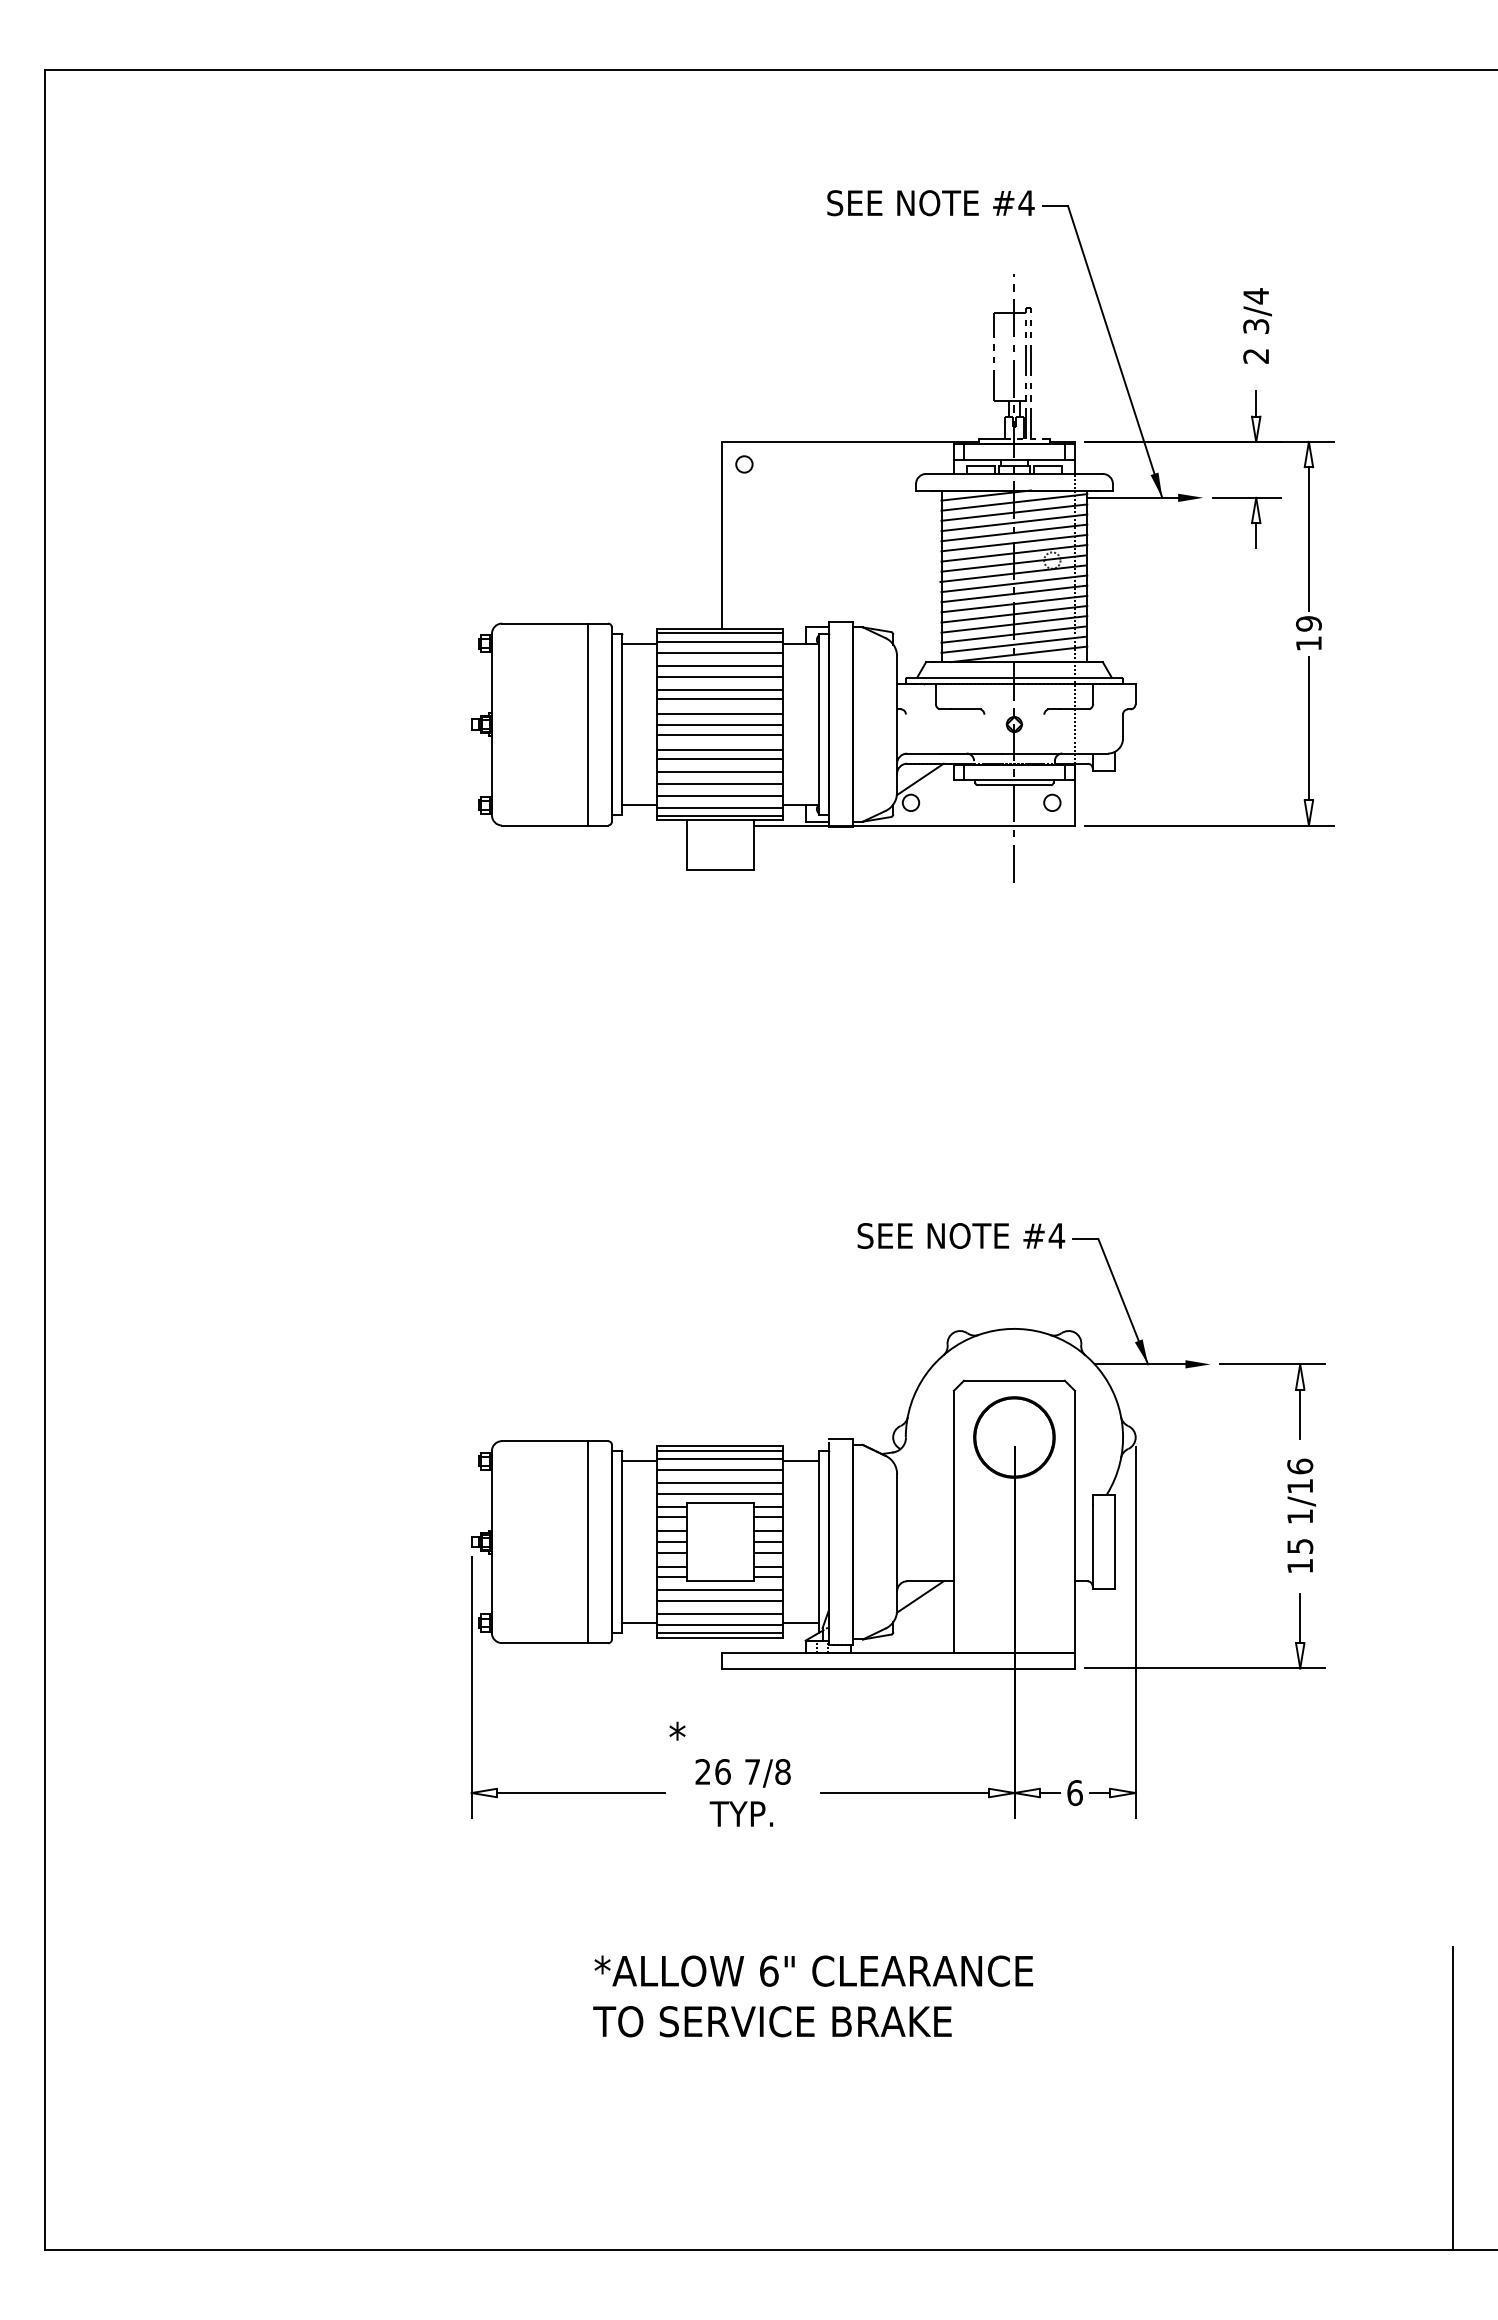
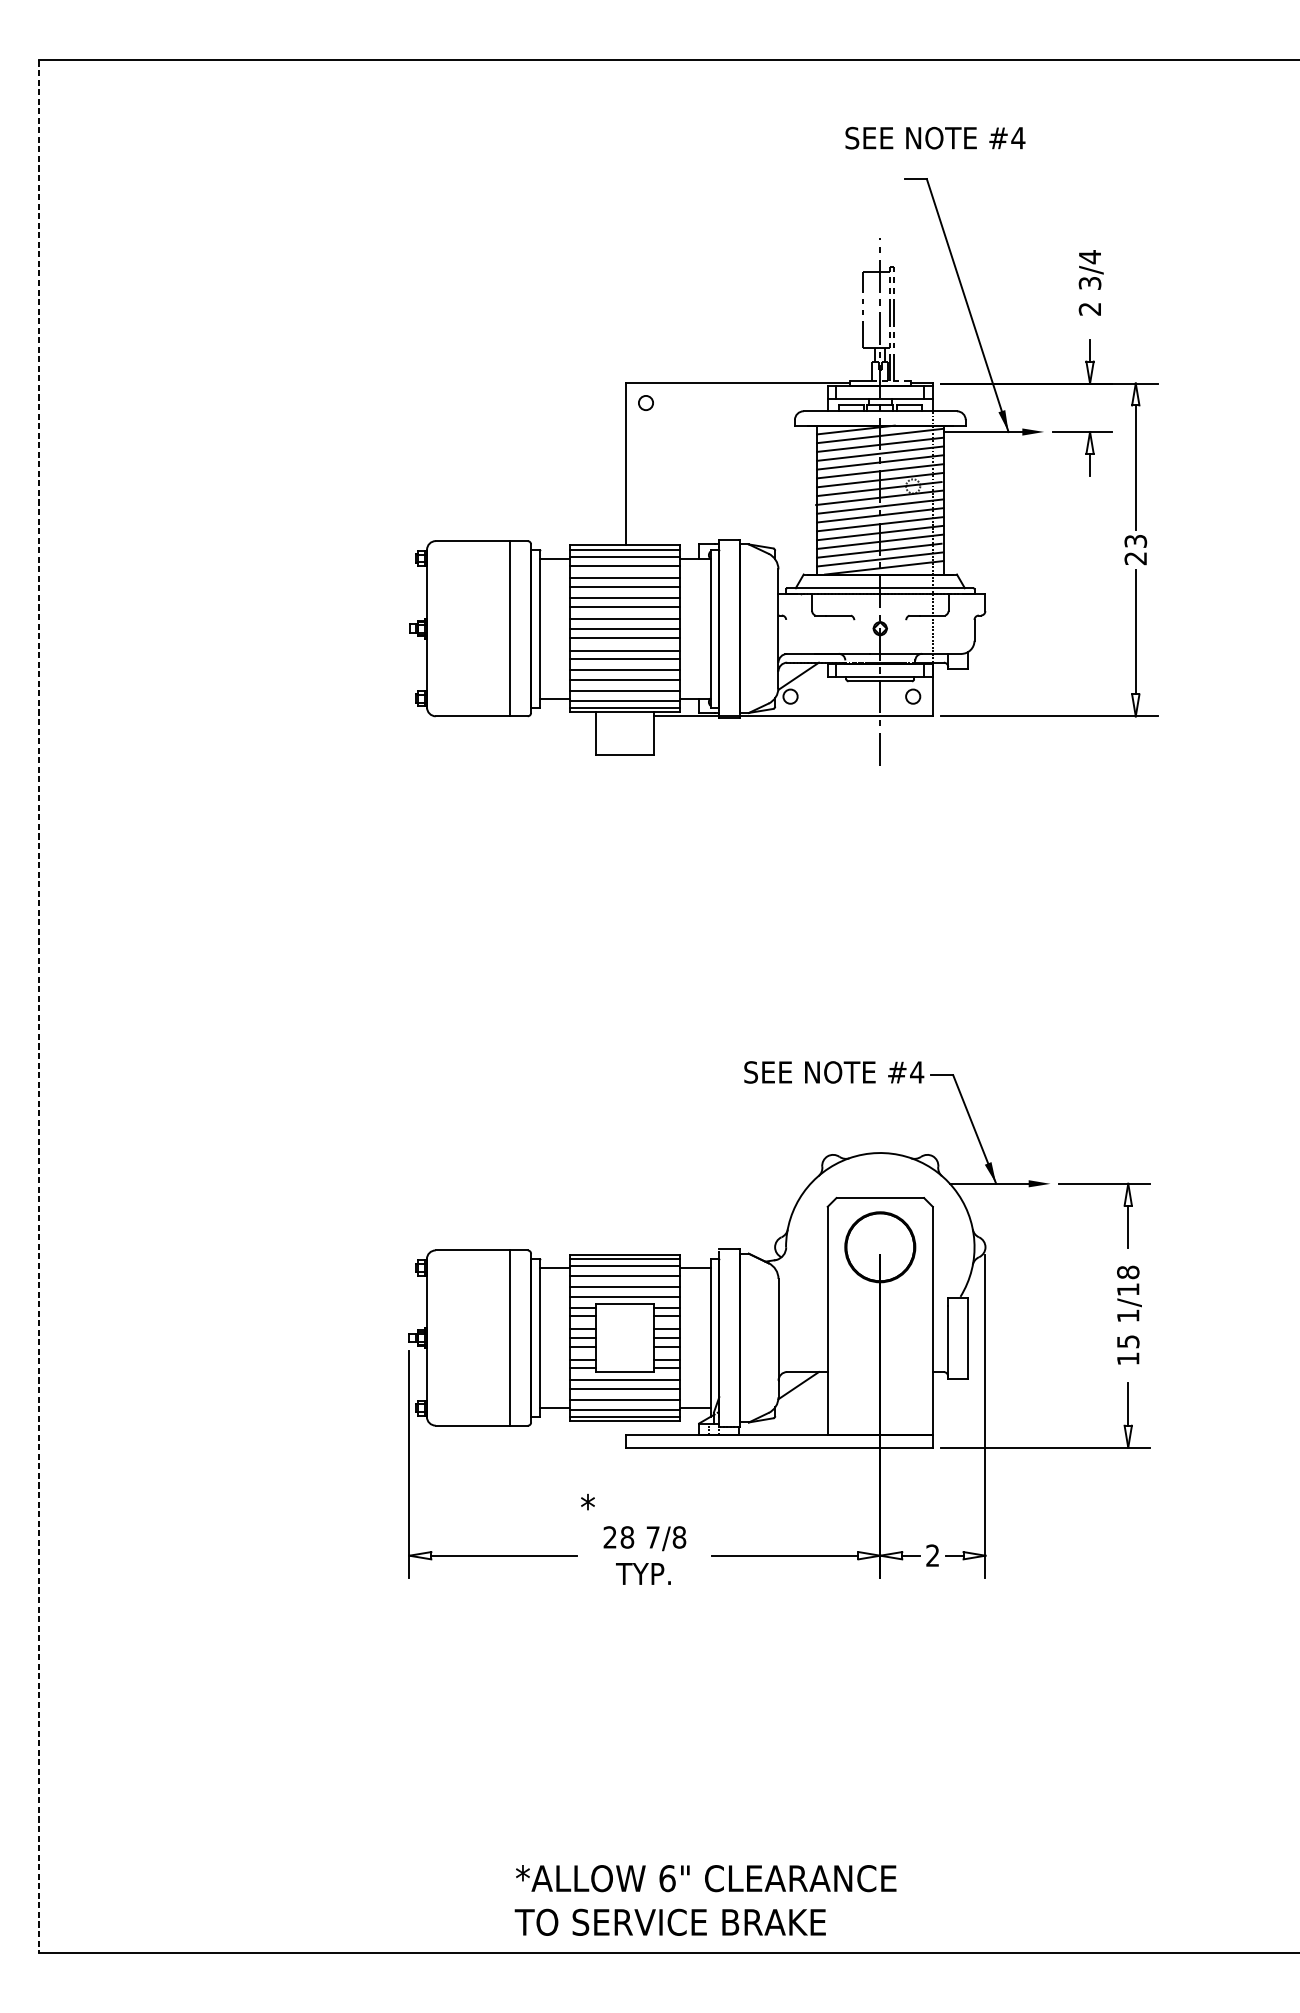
text: (930, 203) -> (935, 138), moved
text: (1308, 633) -> (1135, 549), 19 -> 23
line: (44, 1160) -> (38, 1006), solid -> dashed
text: (1300, 1466) -> (1128, 1272), 1/16 -> 1/18
text: (722, 1771) -> (627, 1537), 26 -> 28
text: (1074, 1793) -> (932, 1556), 6 -> 2
text: (813, 1996) -> (705, 1900), moved
line: (1453, 2098) -> (1261, 1820), removed

